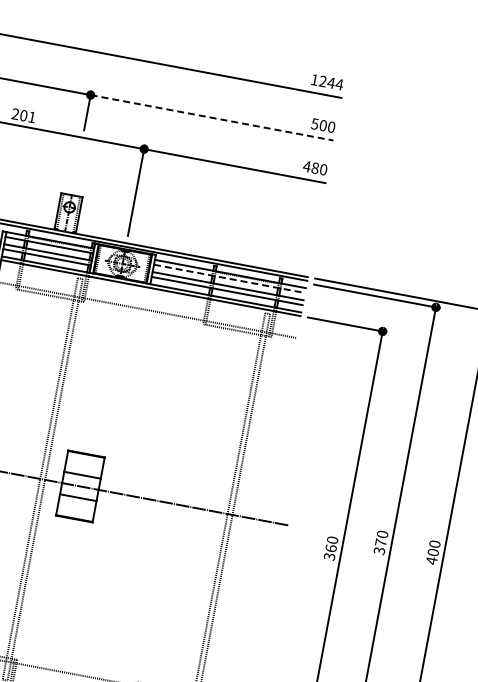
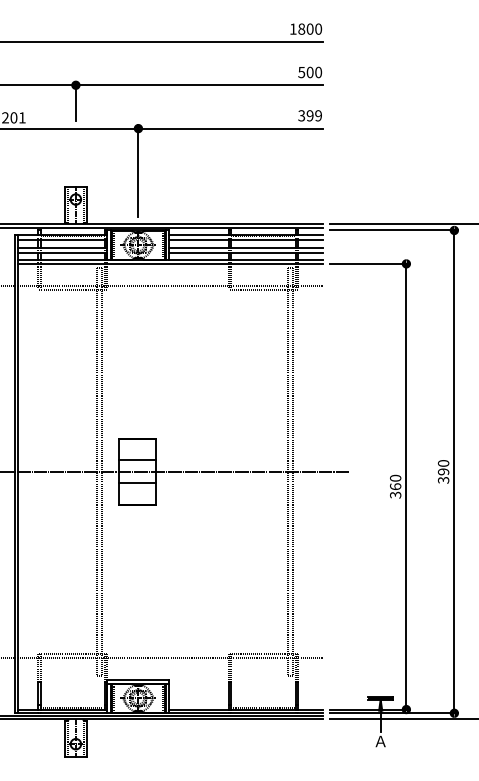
text: (331, 82) -> (310, 28), 1244 -> 1800
line: (212, 118) -> (199, 85), dashed -> solid
text: (315, 167) -> (310, 115), 480 -> 399
line: (229, 279) -> (246, 240), dashed -> solid
text: (380, 542) -> (443, 471), 370 -> 390

